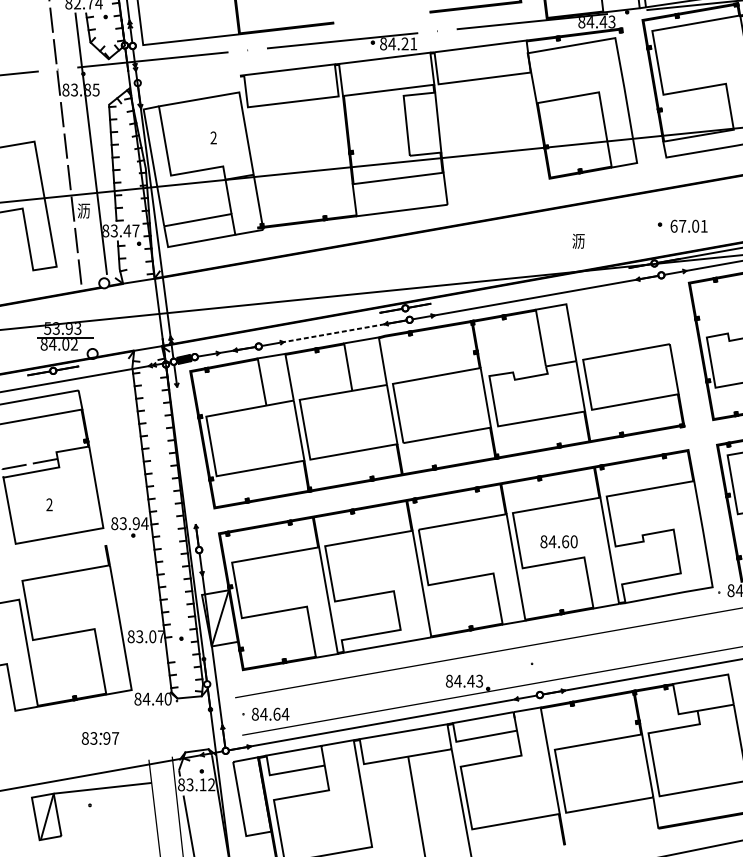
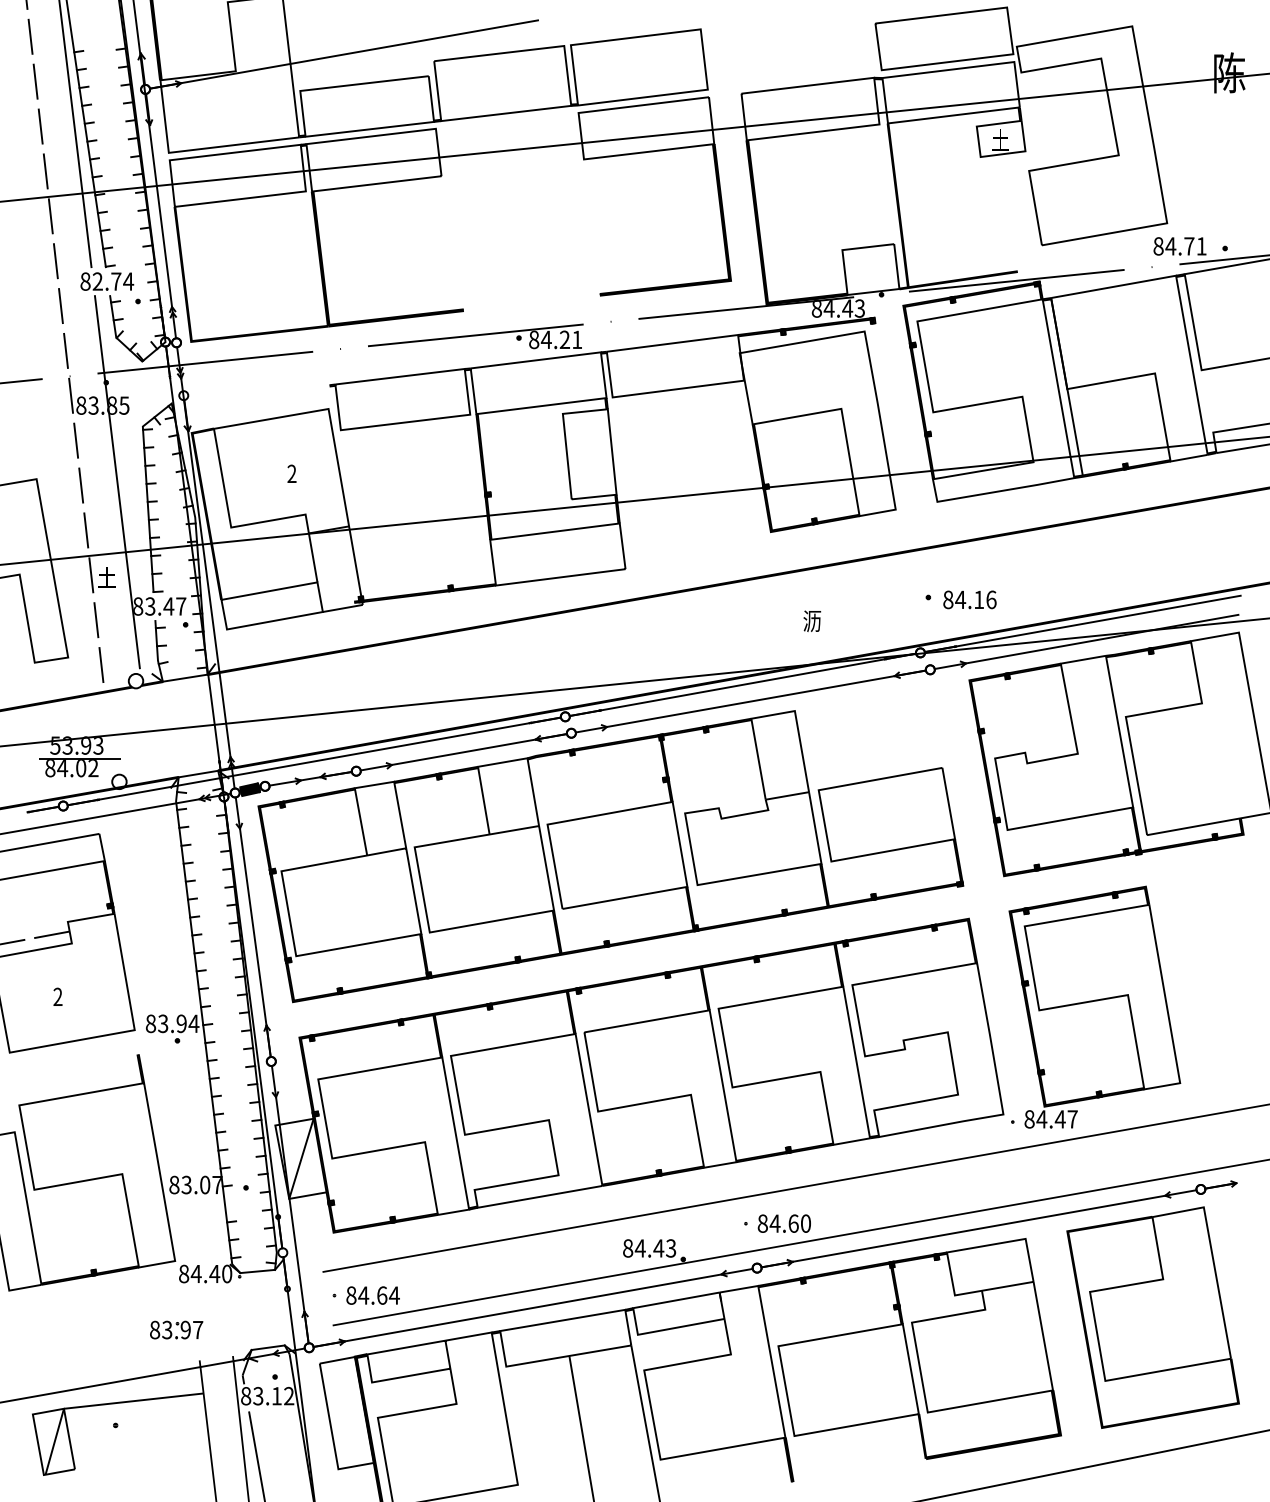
text: (83, 210) -> (106, 577), 沥 -> 土
text: (688, 226) -> (969, 599), 67.01 -> 84.16
line: (529, 285) -> (742, 684), added
line: (333, 333) -> (463, 752), dashed -> solid
line: (228, 339) -> (313, 761), added
line: (186, 455) -> (253, 926), added
text: (558, 541) -> (783, 1223), moved
text: (100, 738) -> (176, 1329), moved

